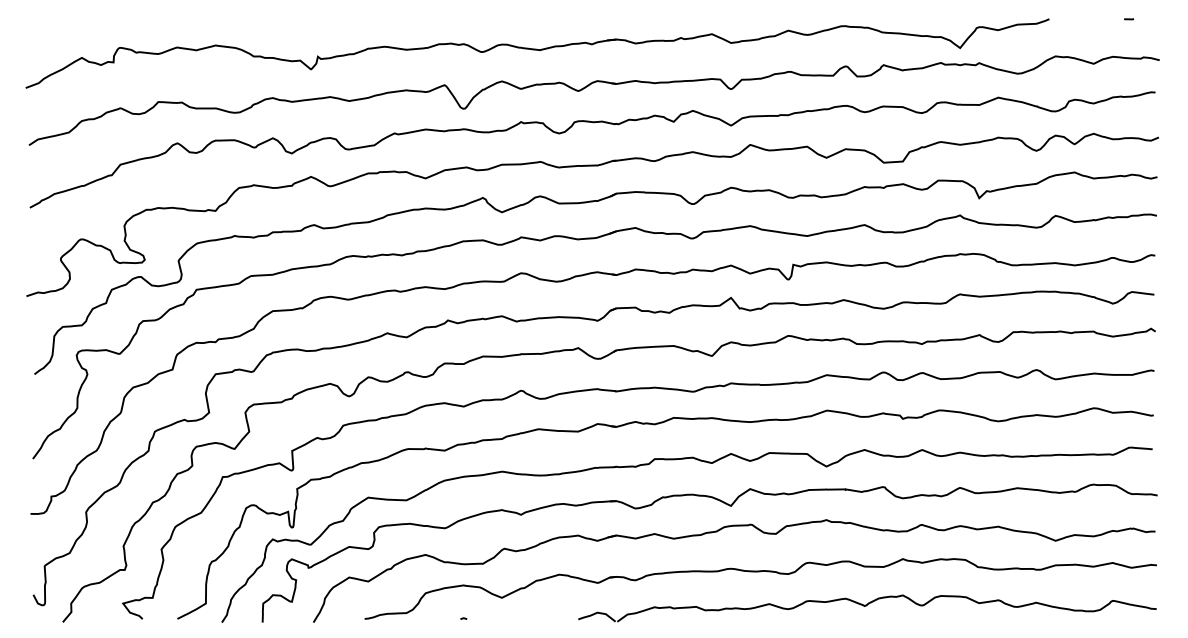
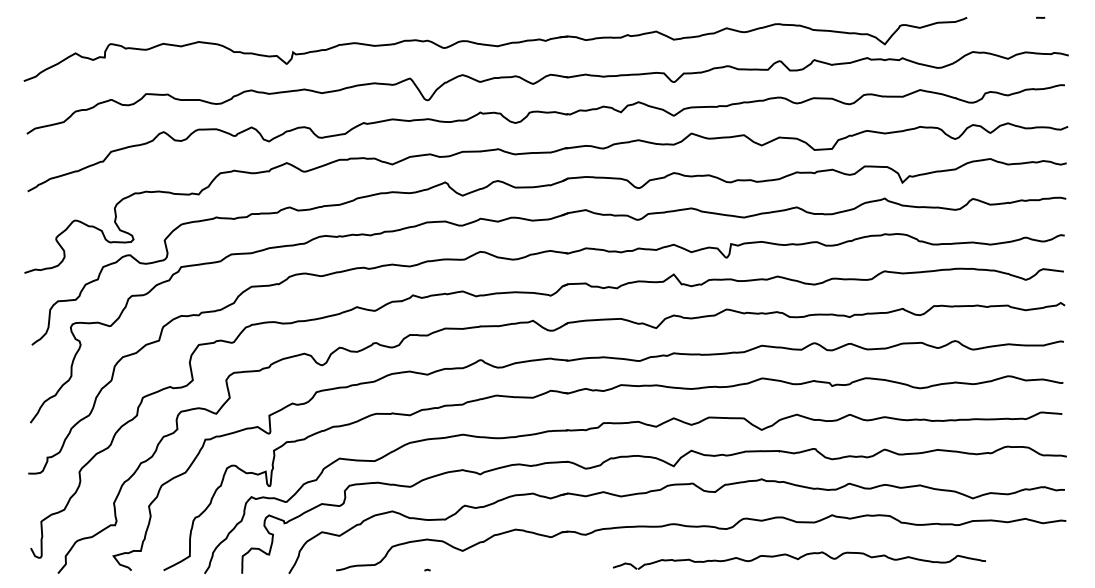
part: (867, 608) -> (799, 560), size x0.7

